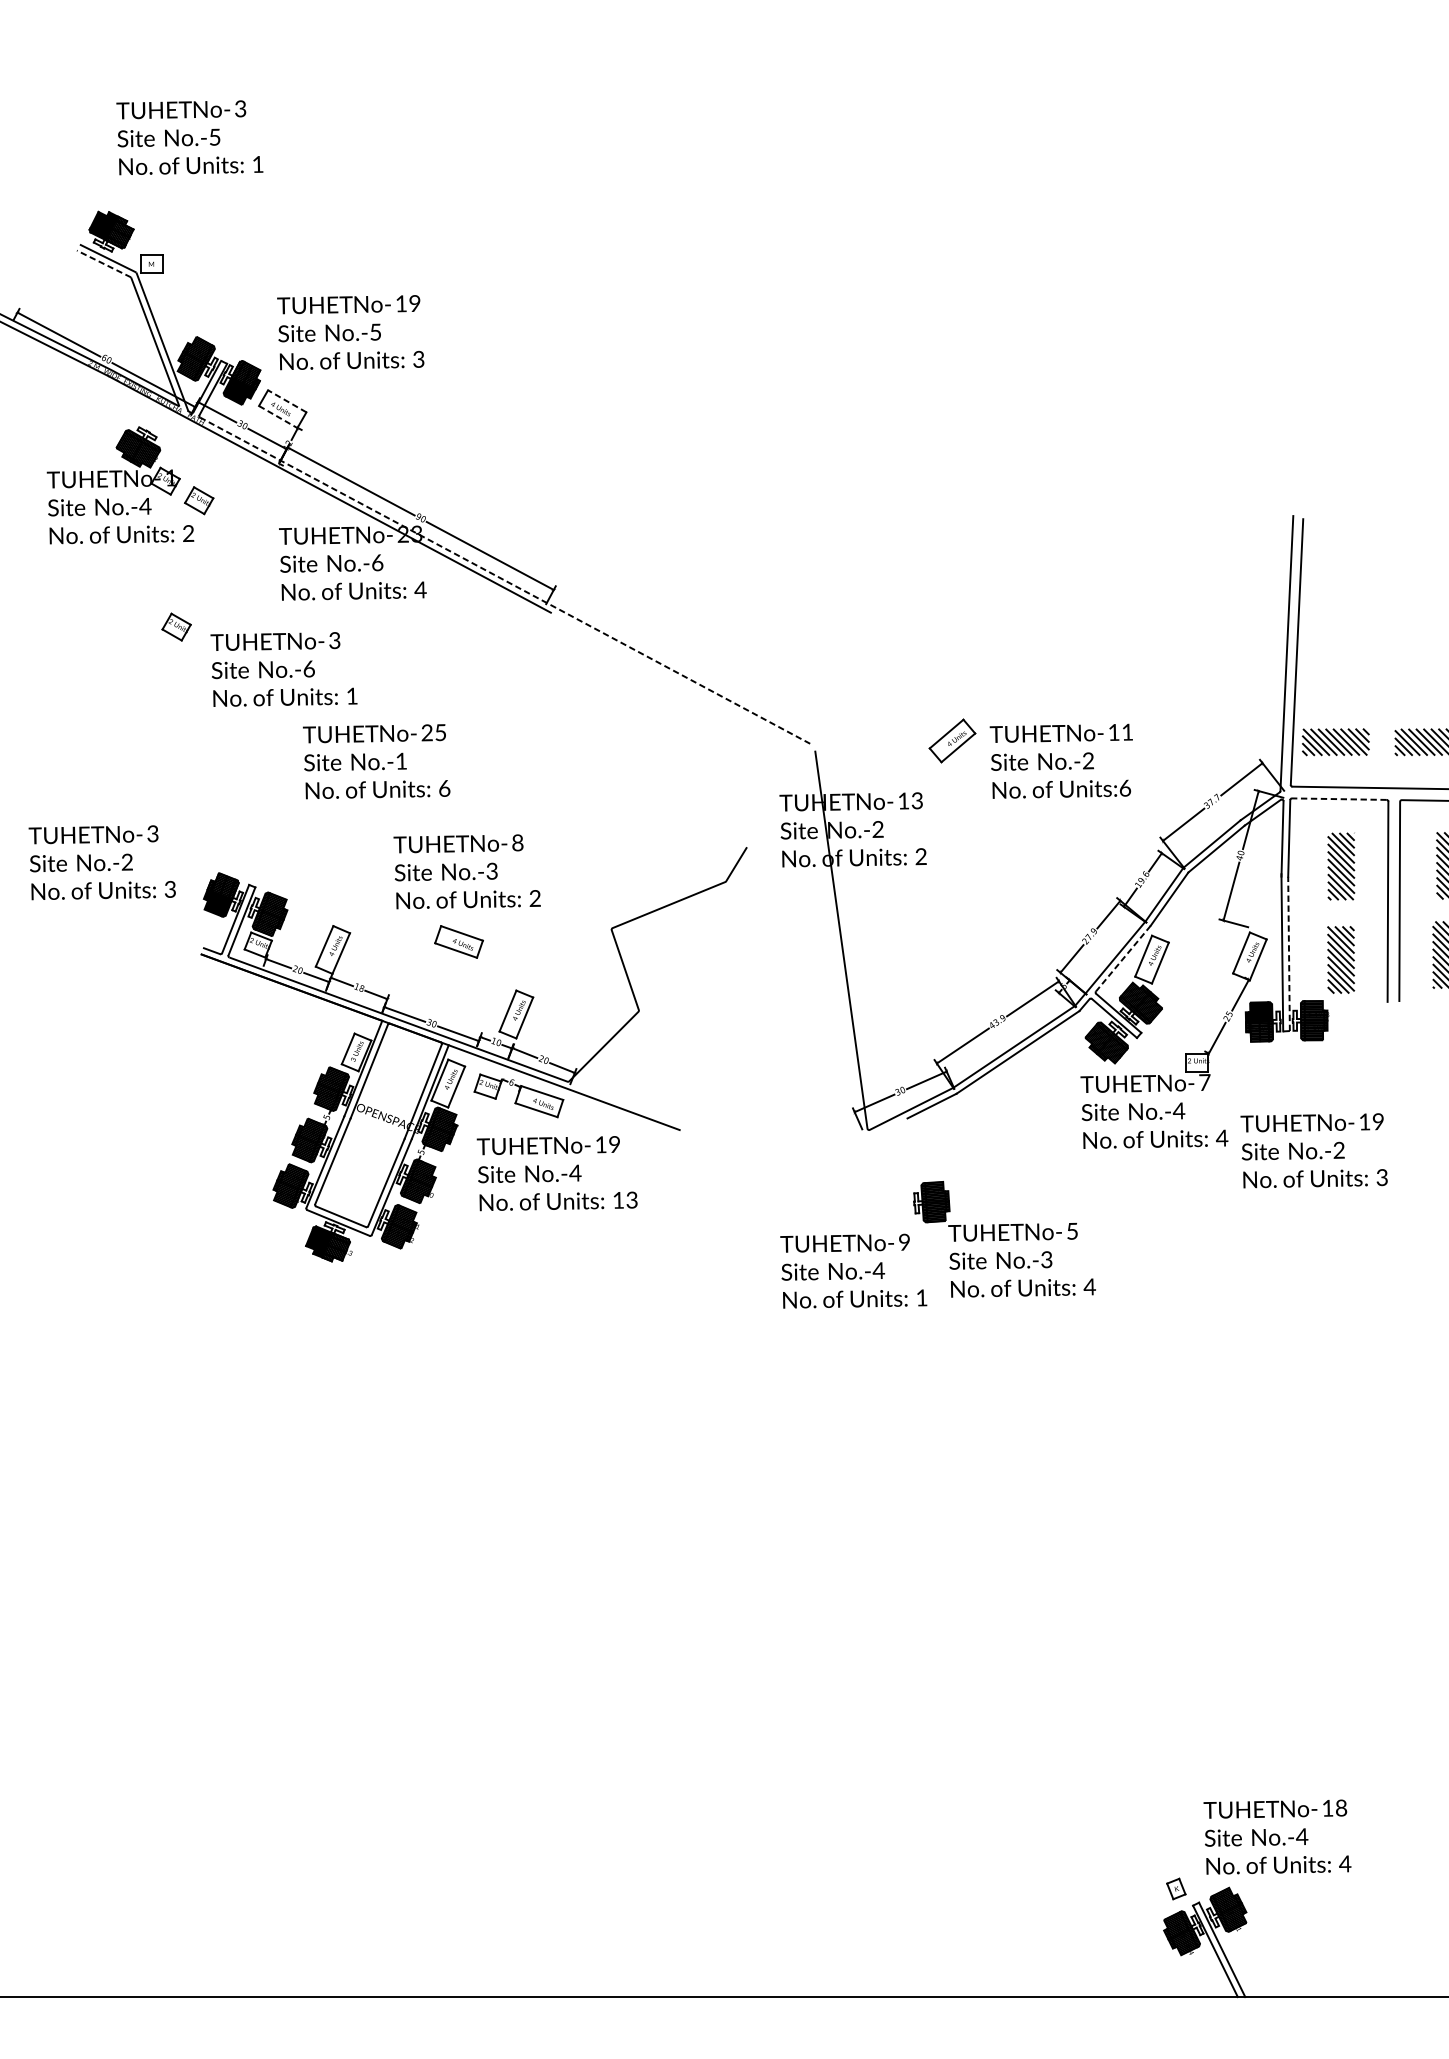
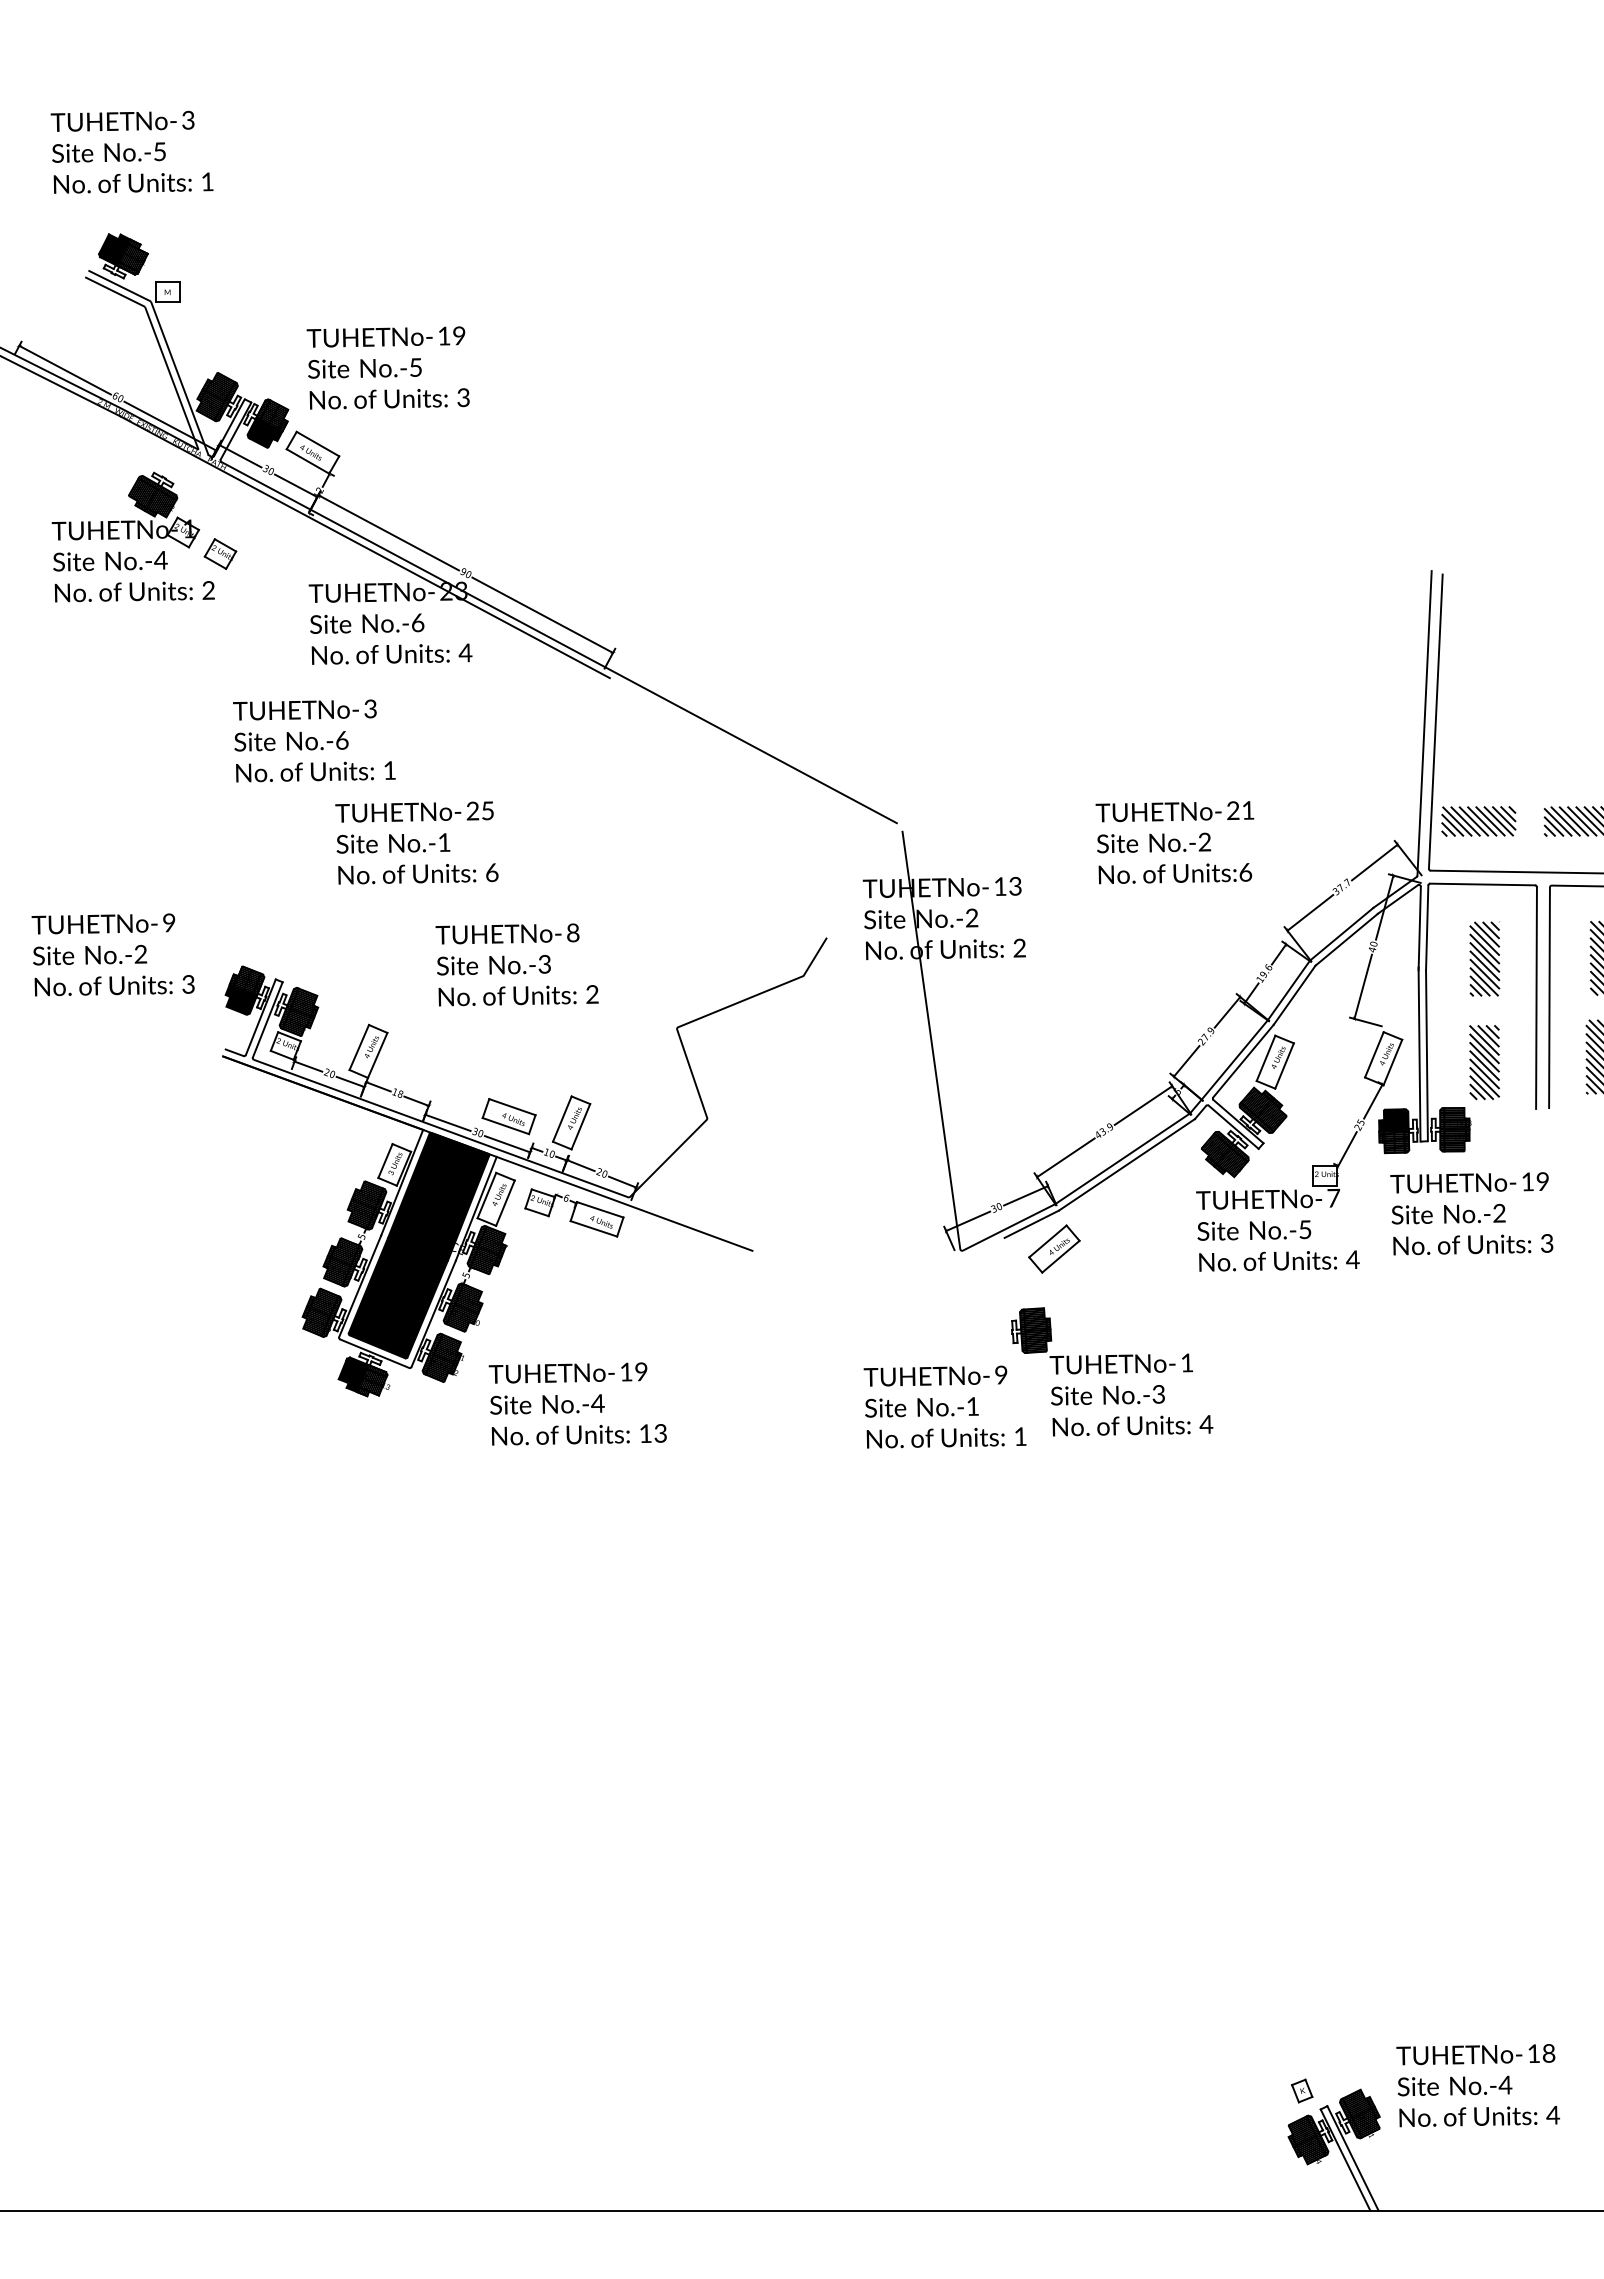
text: (189, 137) -> (131, 151), moved
line: (103, 263) -> (114, 291), dashed -> solid
line: (286, 401) -> (317, 444), dashed -> solid
line: (277, 417) -> (307, 461), dashed -> solid
line: (505, 580) -> (559, 642), dashed -> solid
part: (176, 626) -> (195, 693), removed
text: (1114, 732) -> (1233, 810), 11 -> 21
part: (952, 740) -> (1054, 1248), moved
line: (1339, 799) -> (1482, 884), dashed -> solid
text: (153, 833) -> (169, 922), 3 -> 9
part: (458, 941) -> (508, 1116), moved
line: (1288, 953) -> (1426, 1055), dashed -> solid
line: (1123, 959) -> (1243, 1061), dashed -> solid
text: (1179, 1110) -> (1305, 1229), No.-4 -> No.-5
fill: (378, 1125) -> (418, 1245), added
text: (1313, 1150) -> (1471, 1213), moved
text: (556, 1173) -> (577, 1403), moved
text: (1072, 1230) -> (1187, 1362), 5 -> 1
text: (878, 1270) -> (972, 1406), No.-4 -> No.-1
text: (1277, 1837) -> (1478, 2085), moved

